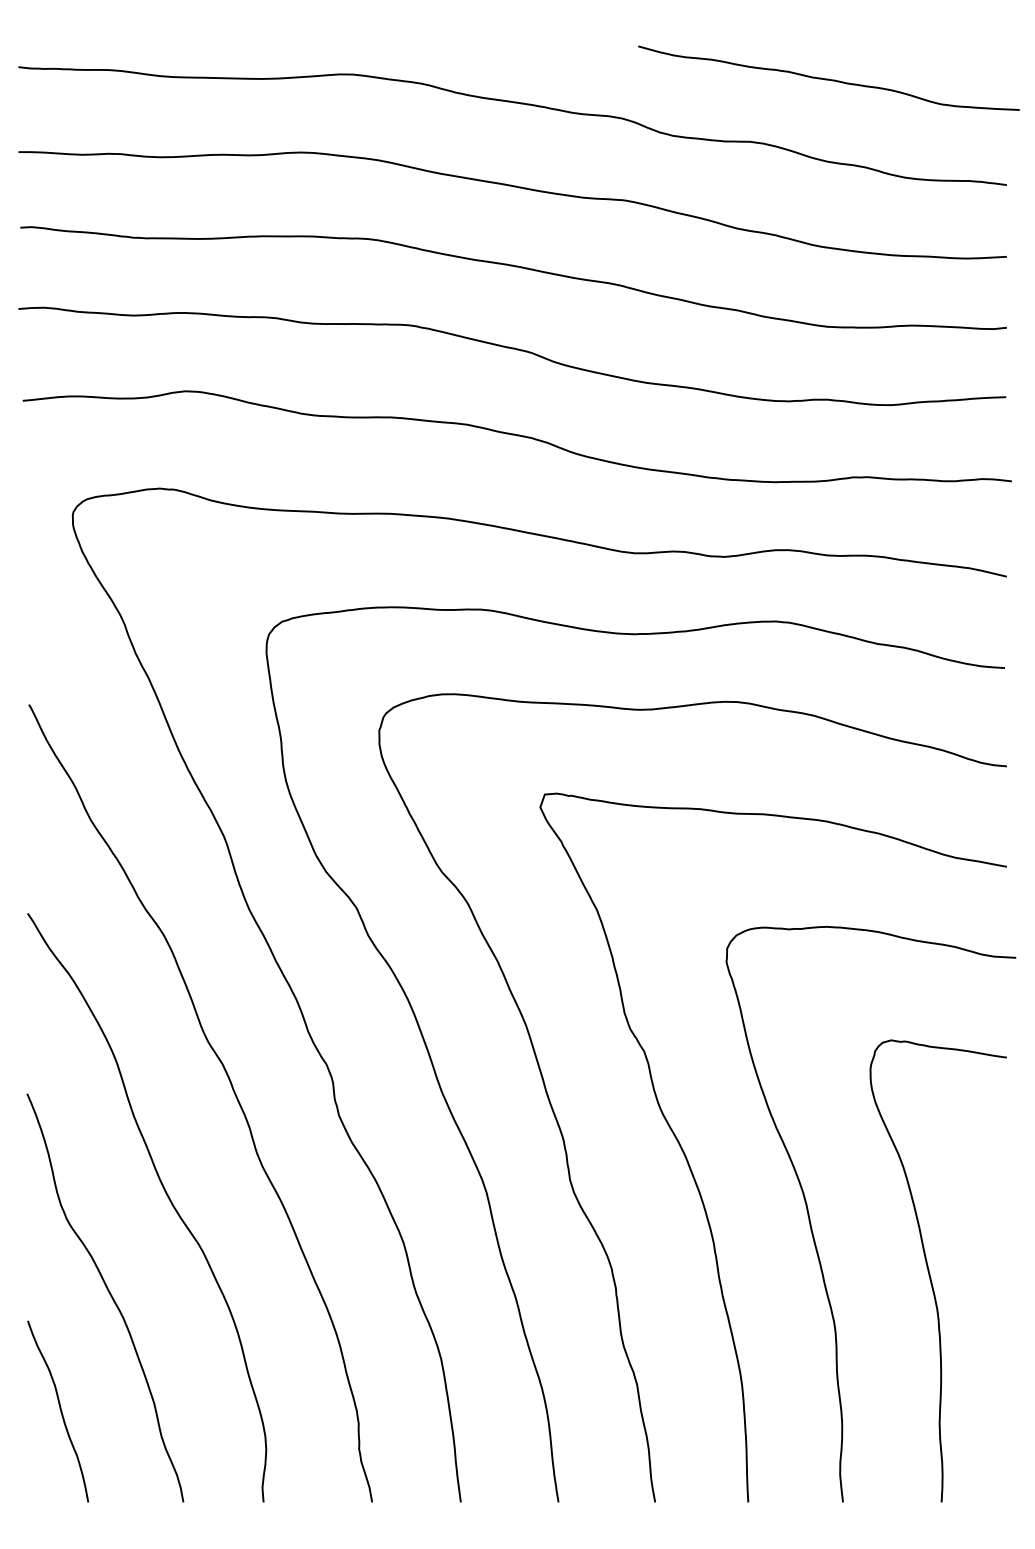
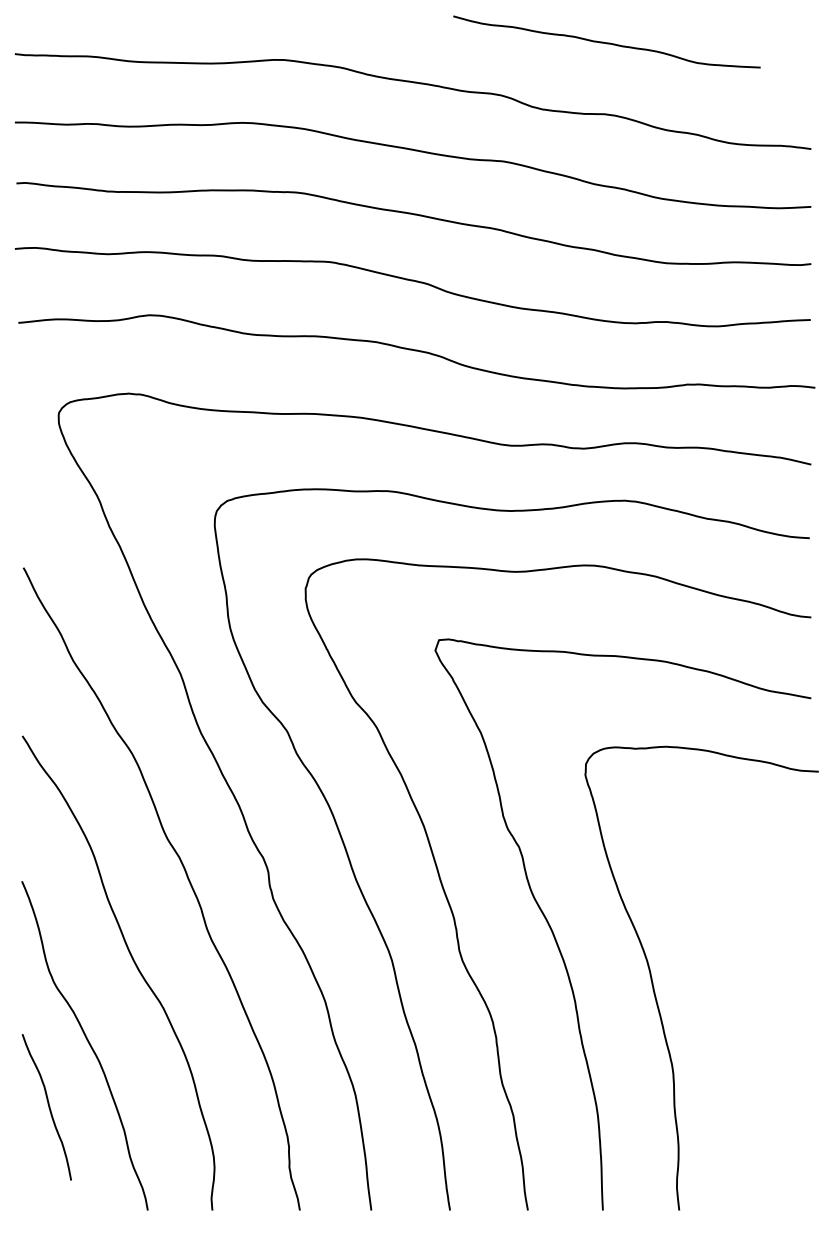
curve: (828, 78) -> (606, 42), moved
curve: (930, 1271) -> (749, 1024), removed
curve: (60, 1411) -> (48, 1107), moved

